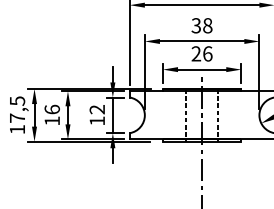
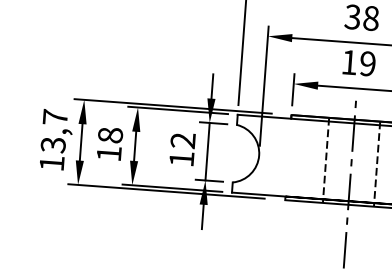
text: (201, 53) -> (357, 62), 26 -> 19
text: (17, 109) -> (54, 130), 17,5 -> 13,7
text: (51, 109) -> (109, 134), 16 -> 18

